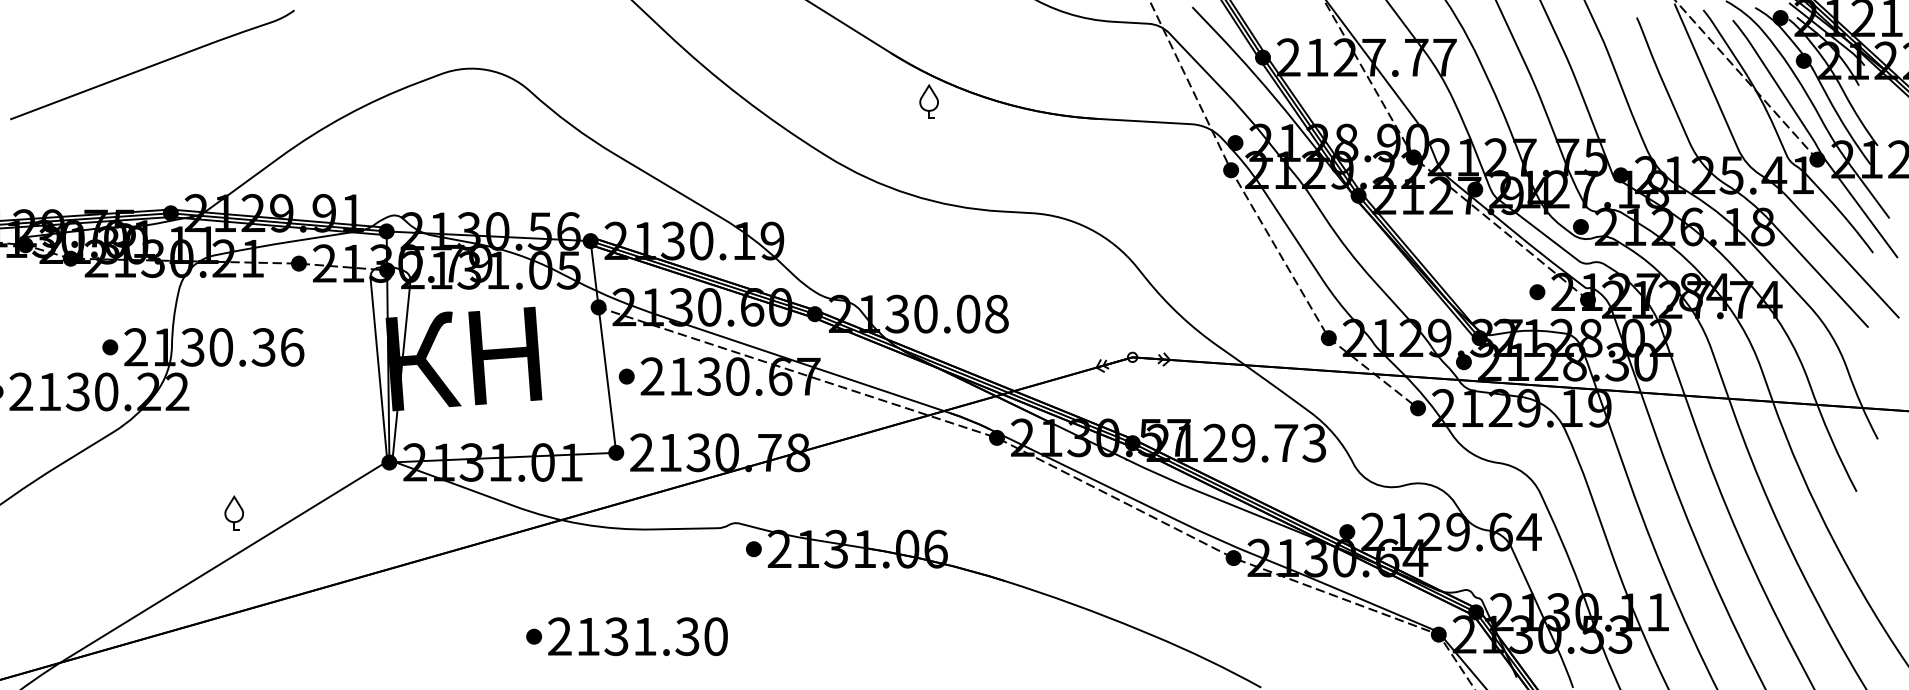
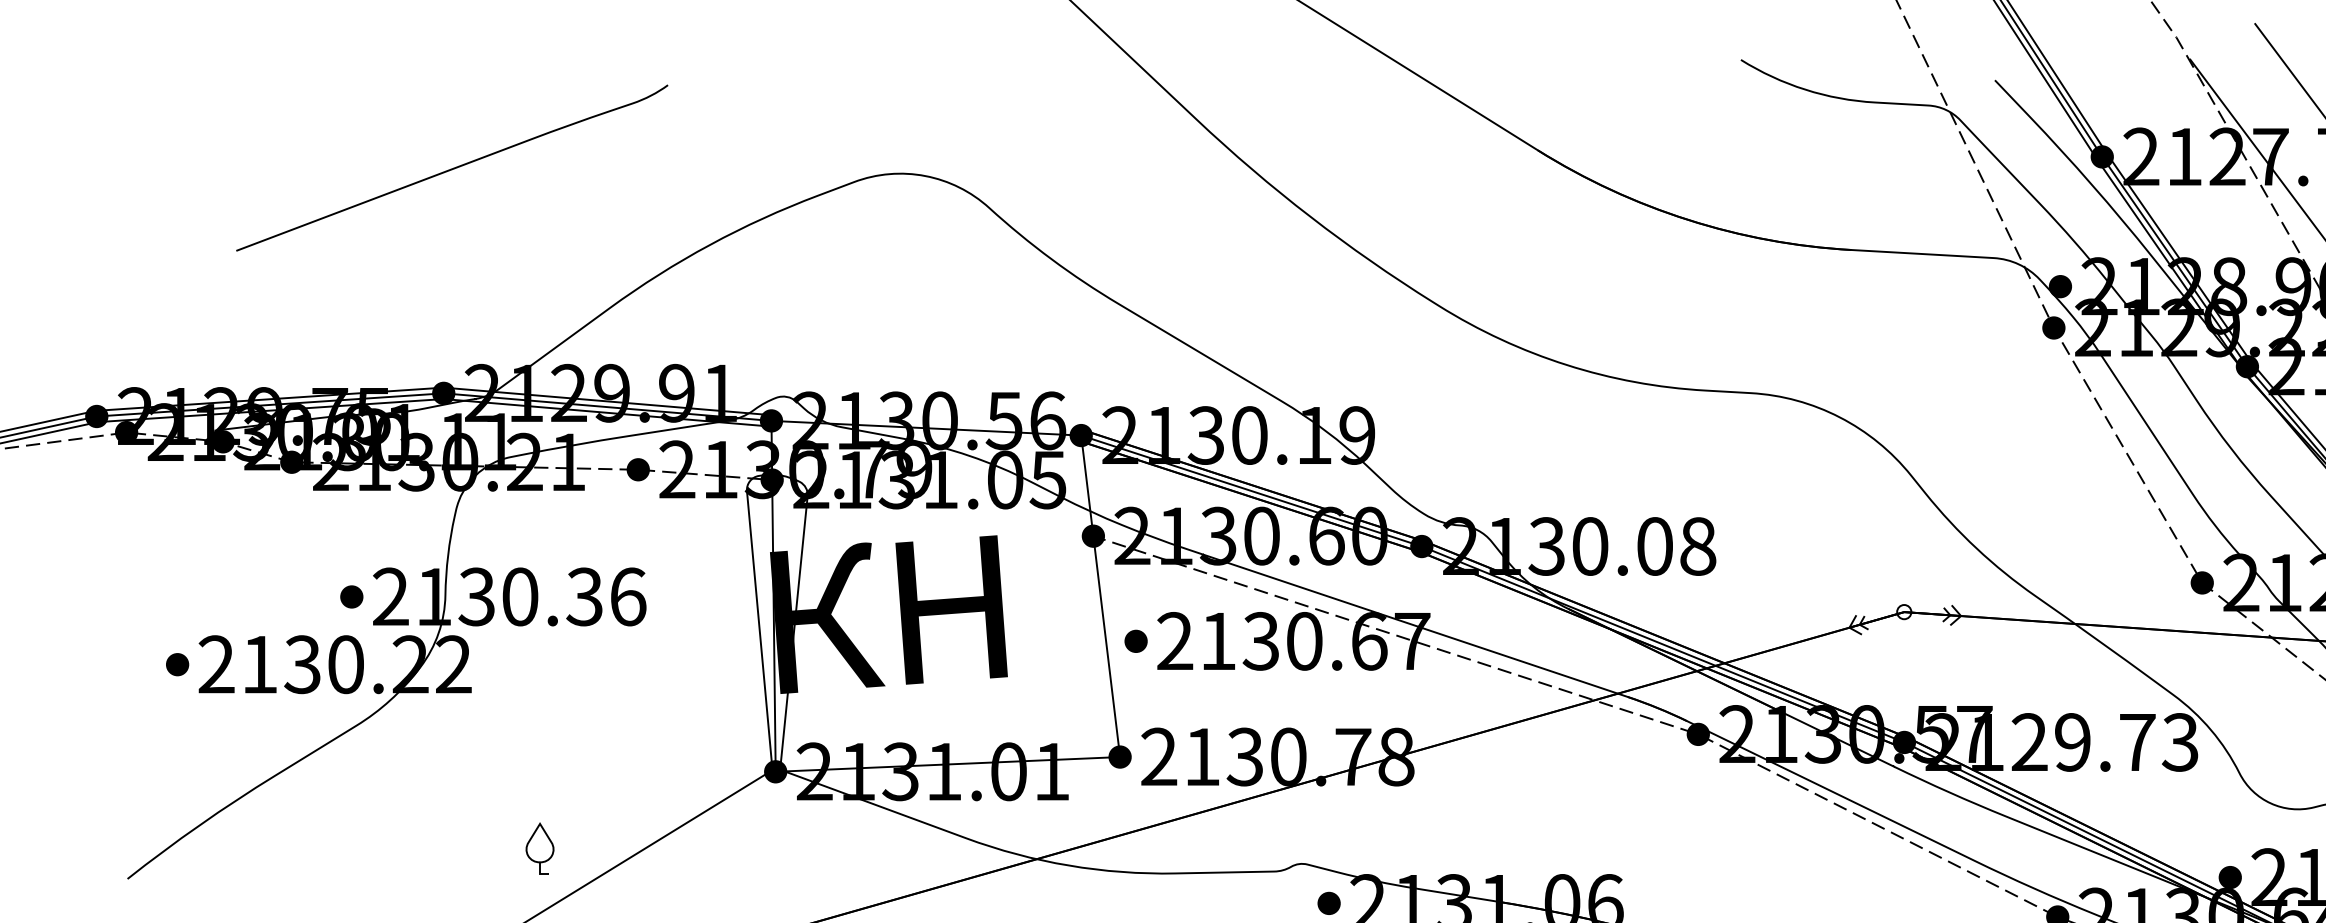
curve: (152, 64) -> (452, 167), moved
part: (928, 101) -> (1594, 223), removed

